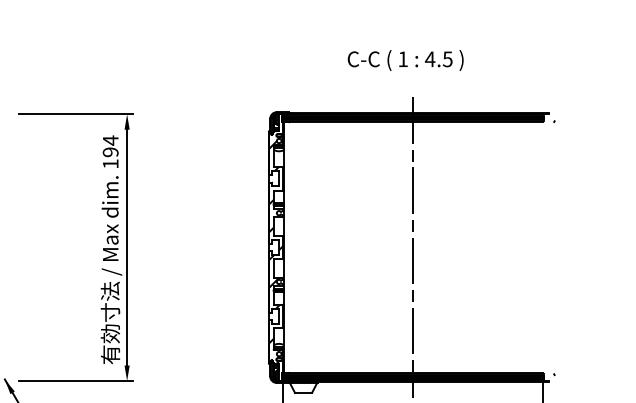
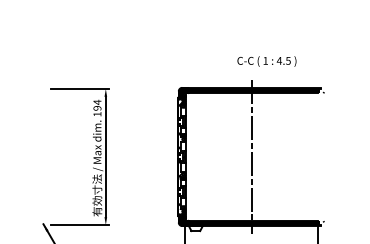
text: (404, 60) -> (266, 61), moved

